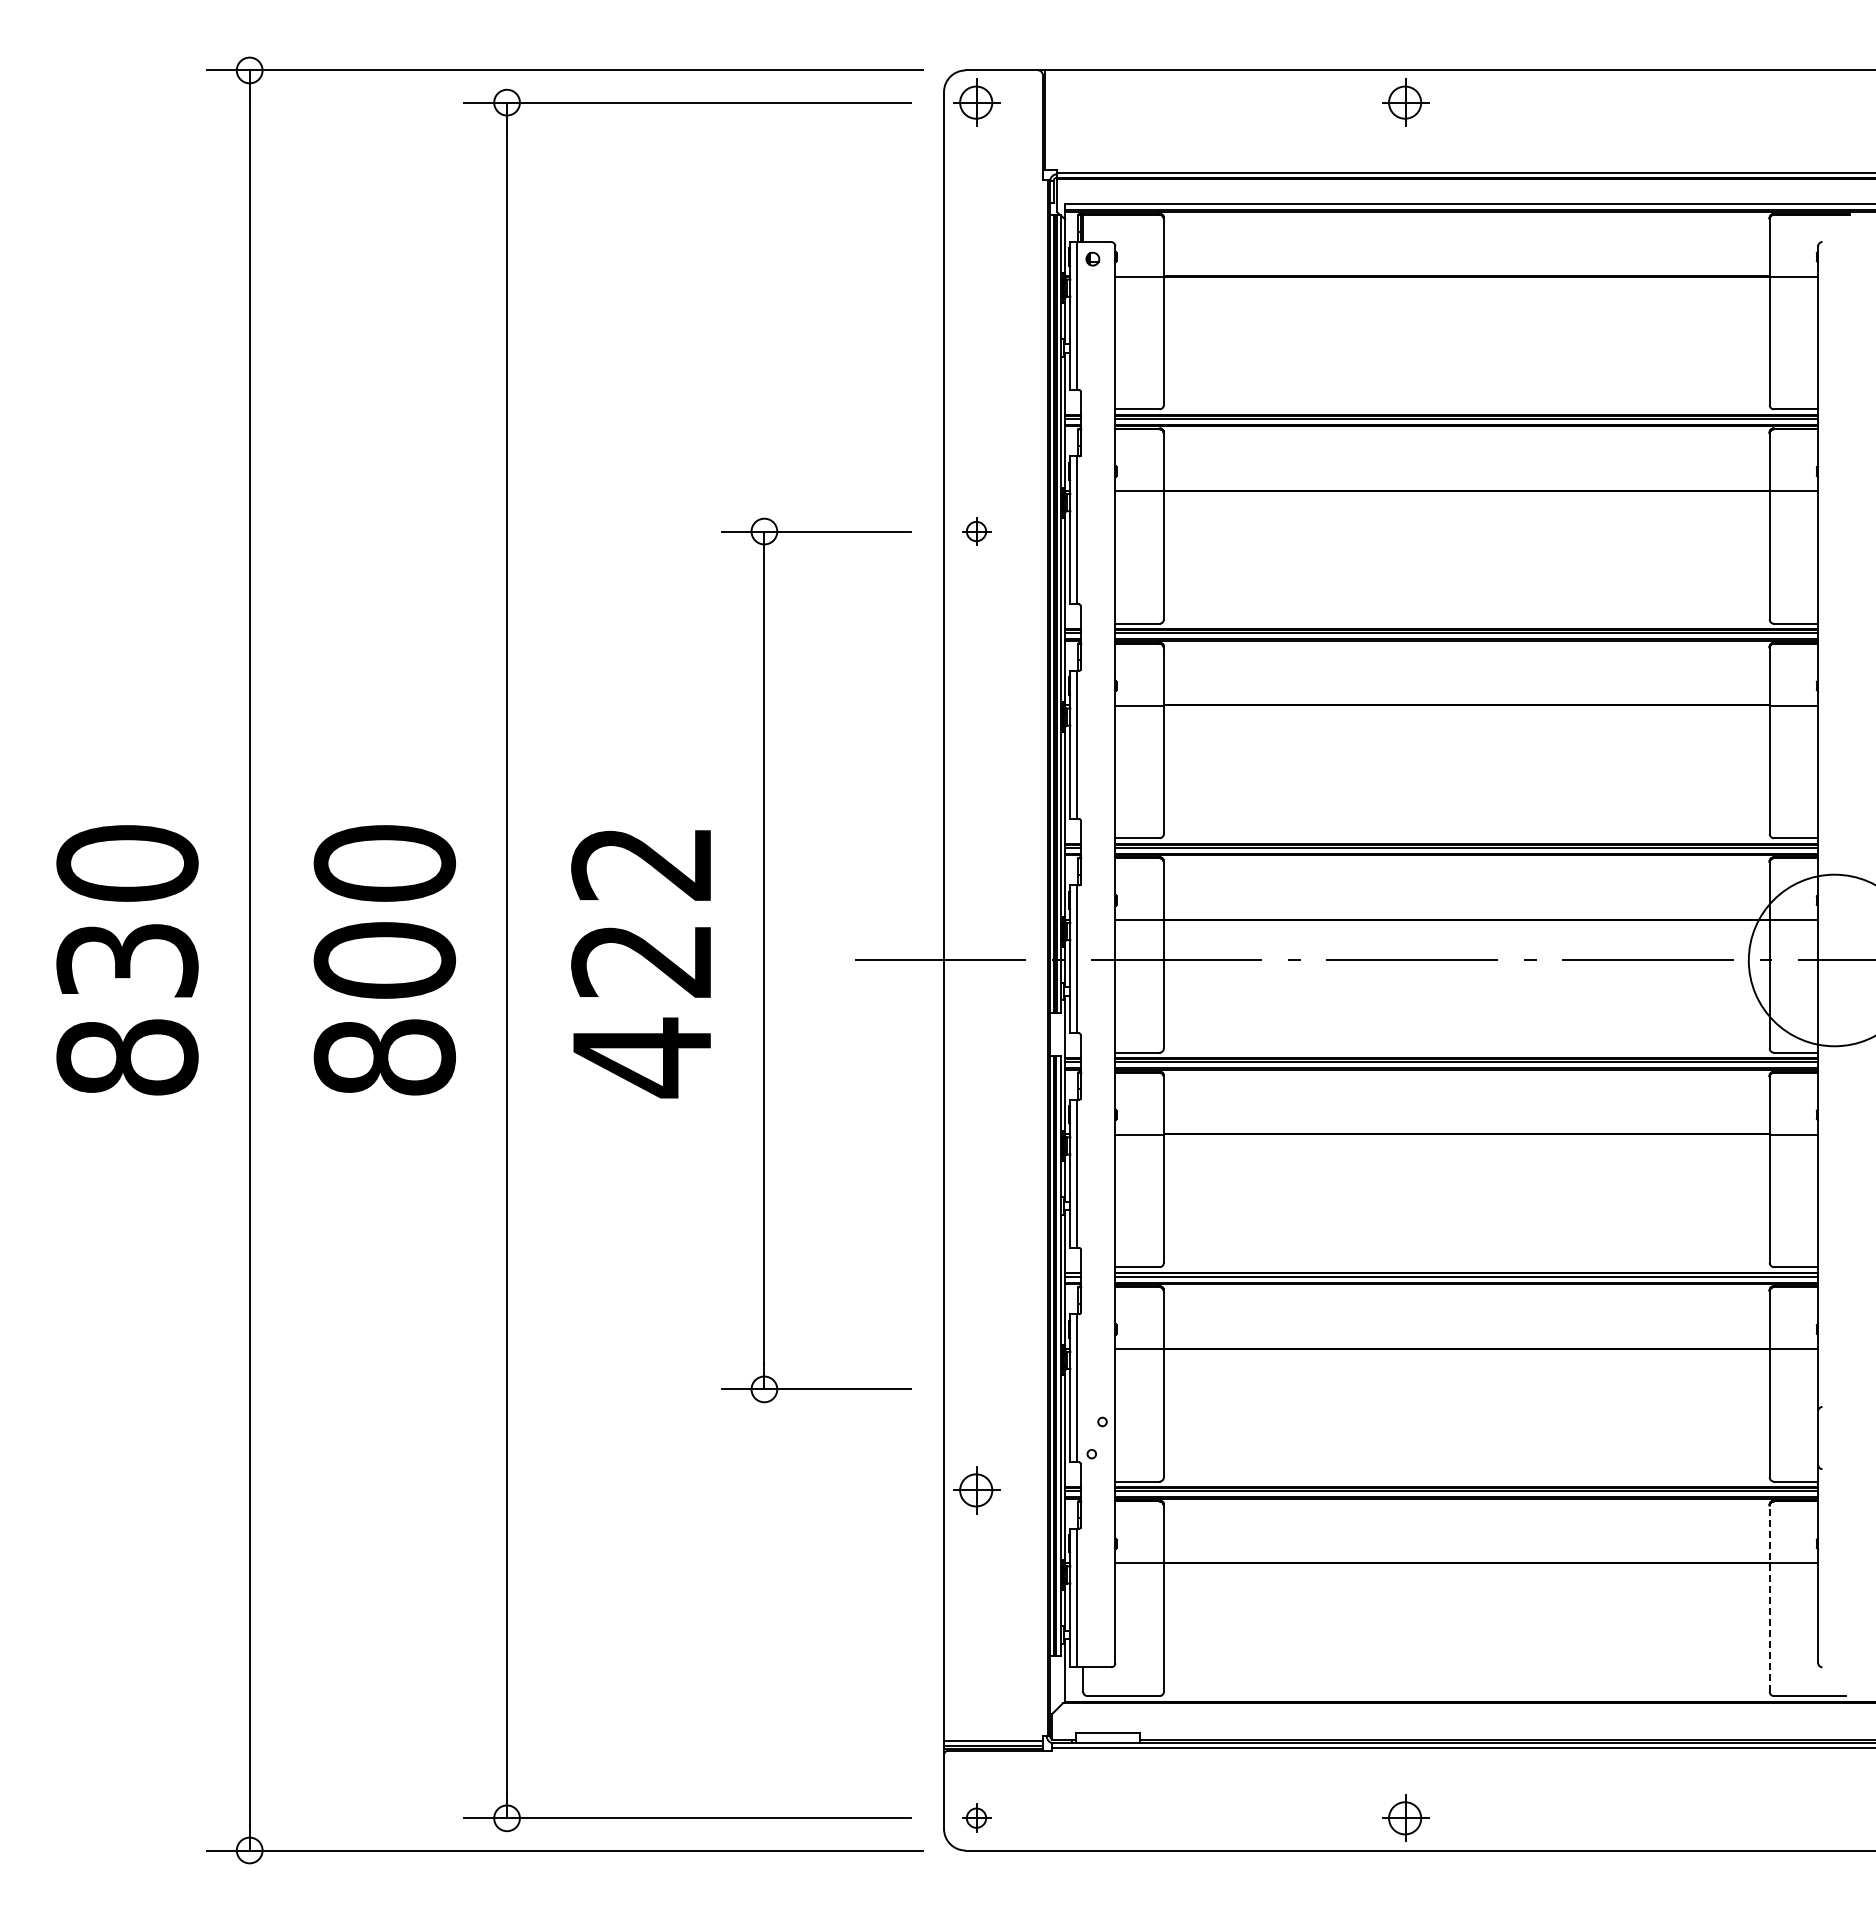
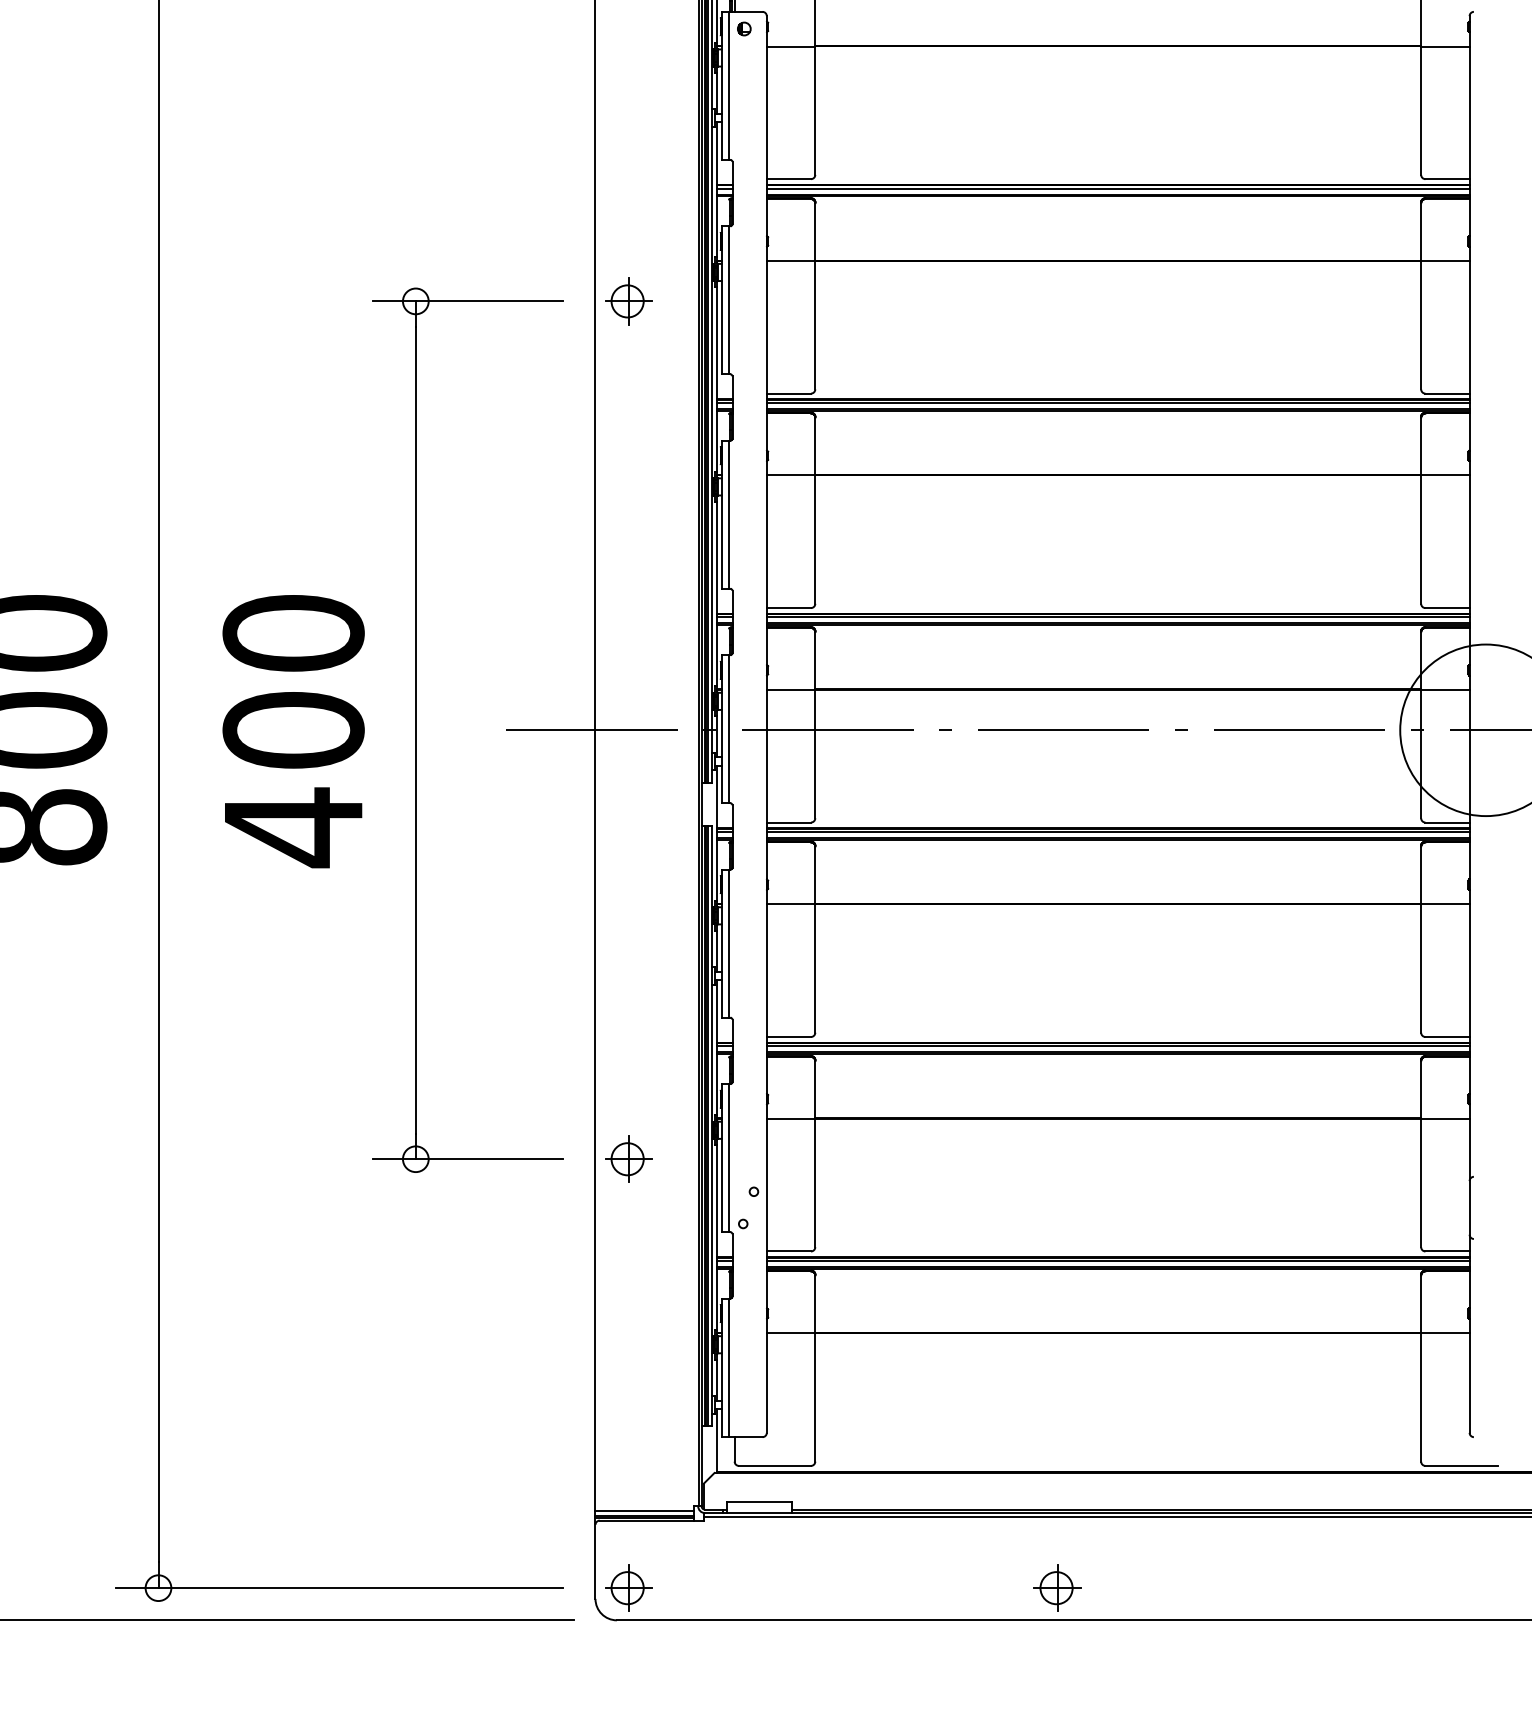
part: (976, 531) -> (627, 301), size x1.67
text: (642, 911) -> (293, 681), 422 -> 400
part: (976, 1490) -> (627, 1159), moved
line: (1769, 1597) -> (1420, 1367), dashed -> solid
part: (976, 1817) -> (627, 1587), size x1.67

